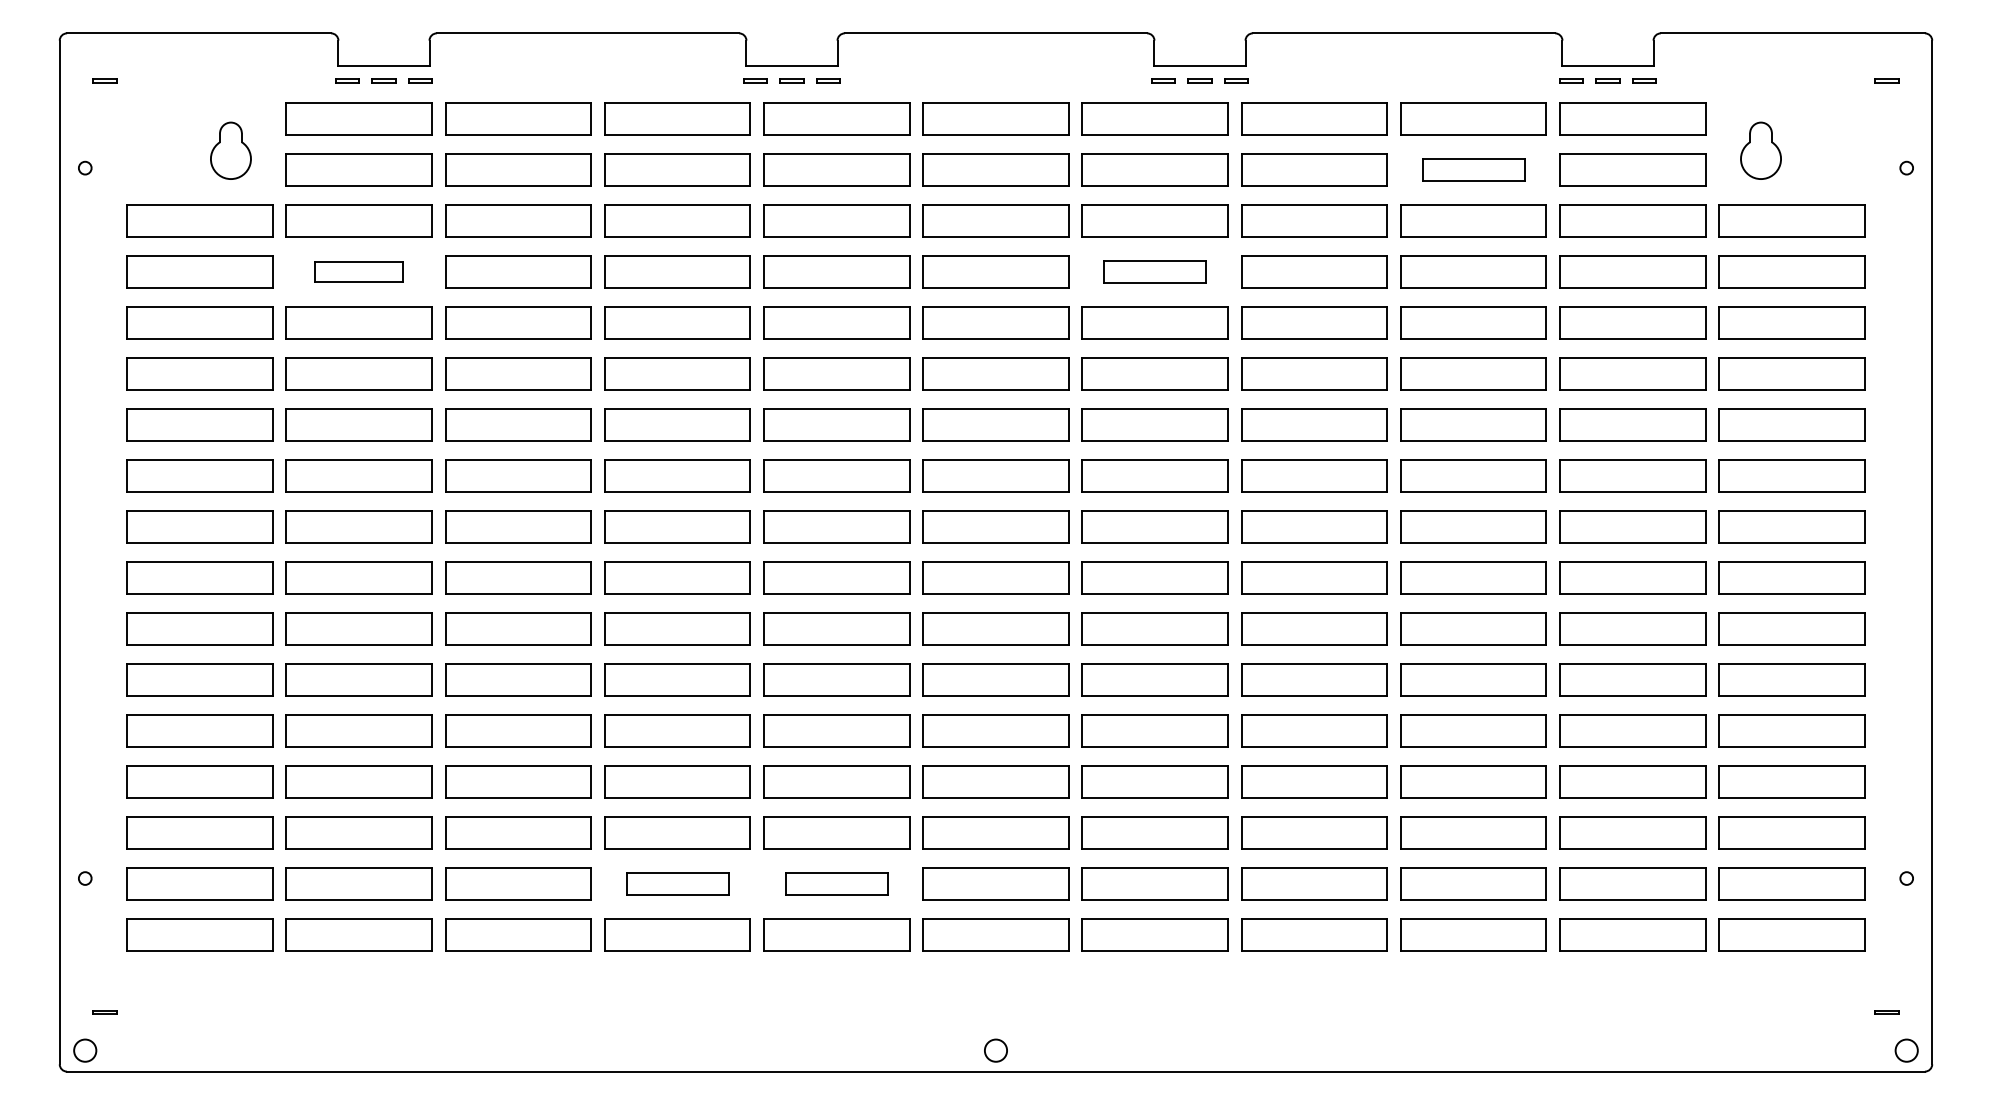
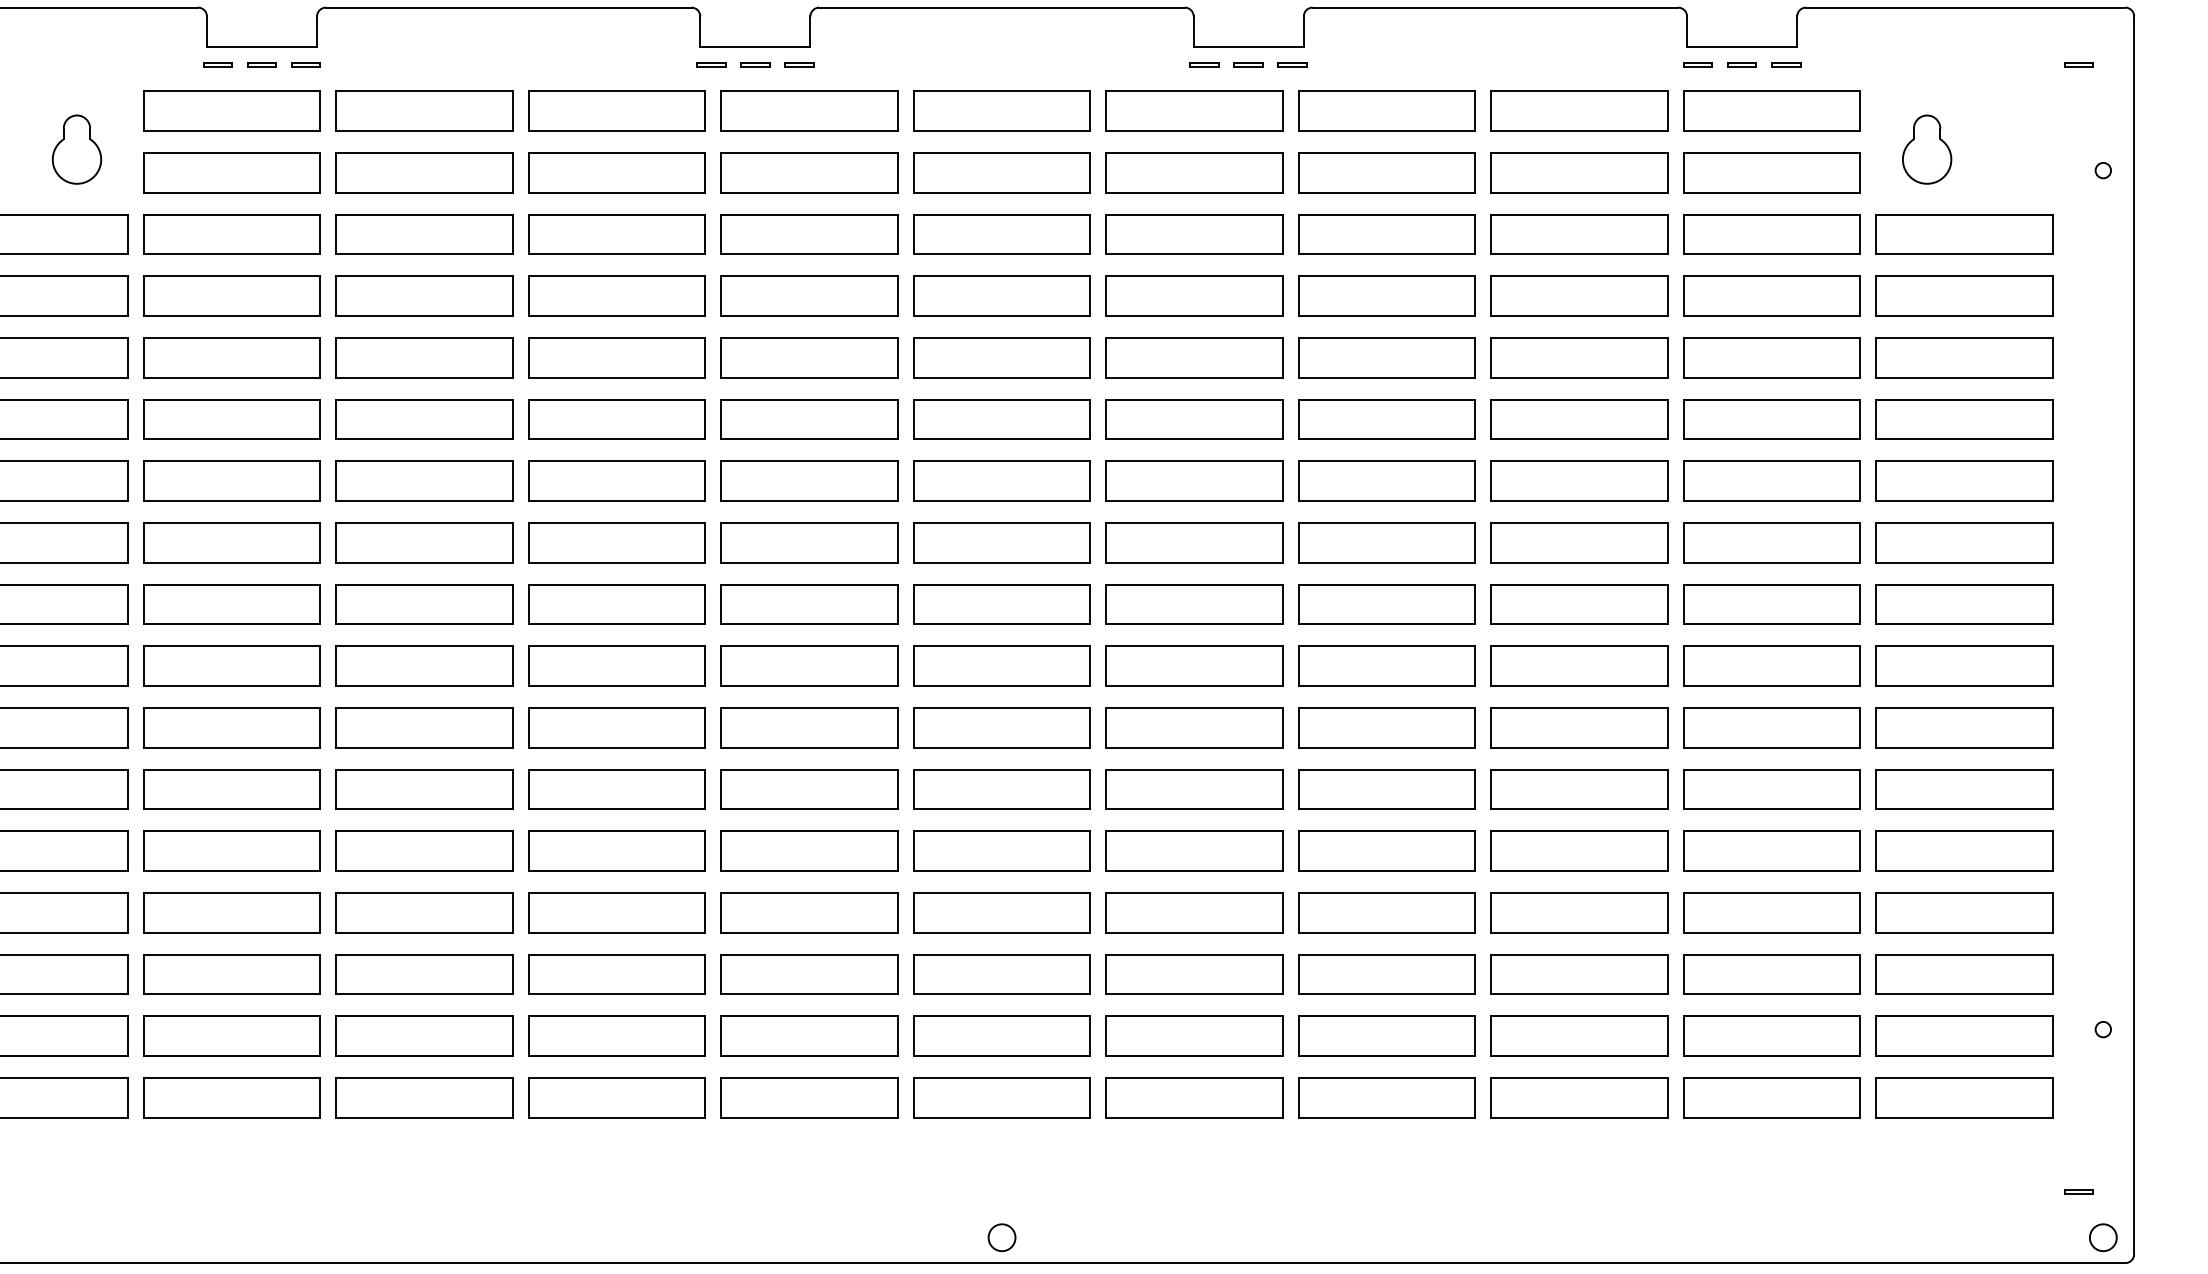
part: (1473, 169) -> (1579, 172), size x1.43
part: (358, 271) -> (231, 295), size x1.67
part: (1154, 271) -> (1193, 295), size x1.43
part: (677, 883) -> (616, 1035), size x1.43
part: (836, 883) -> (809, 1035), size x1.43

